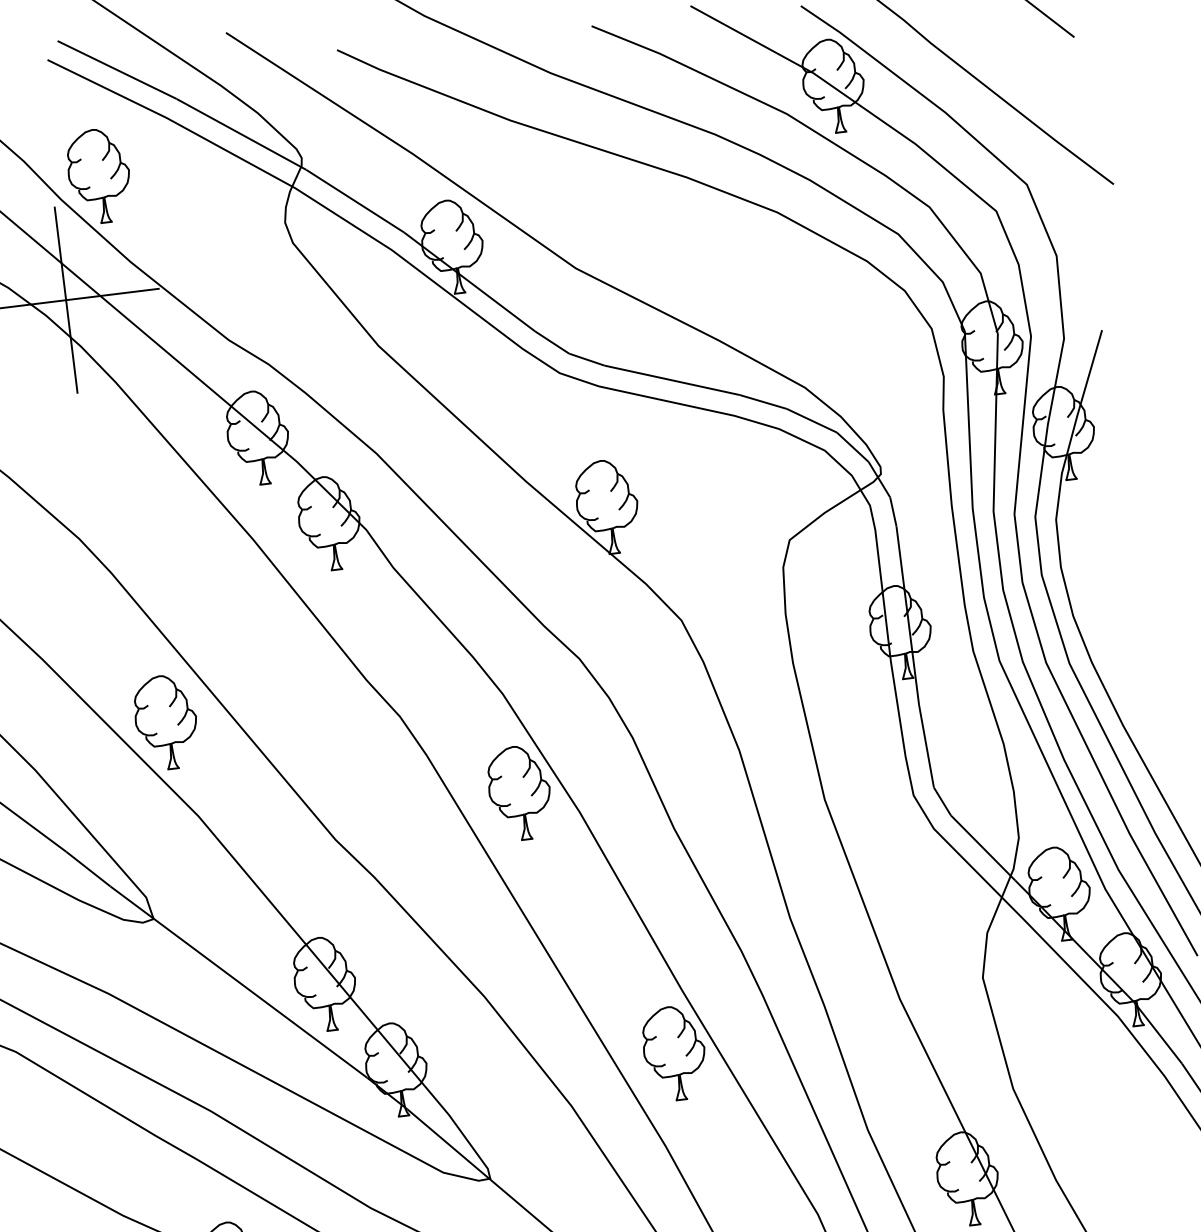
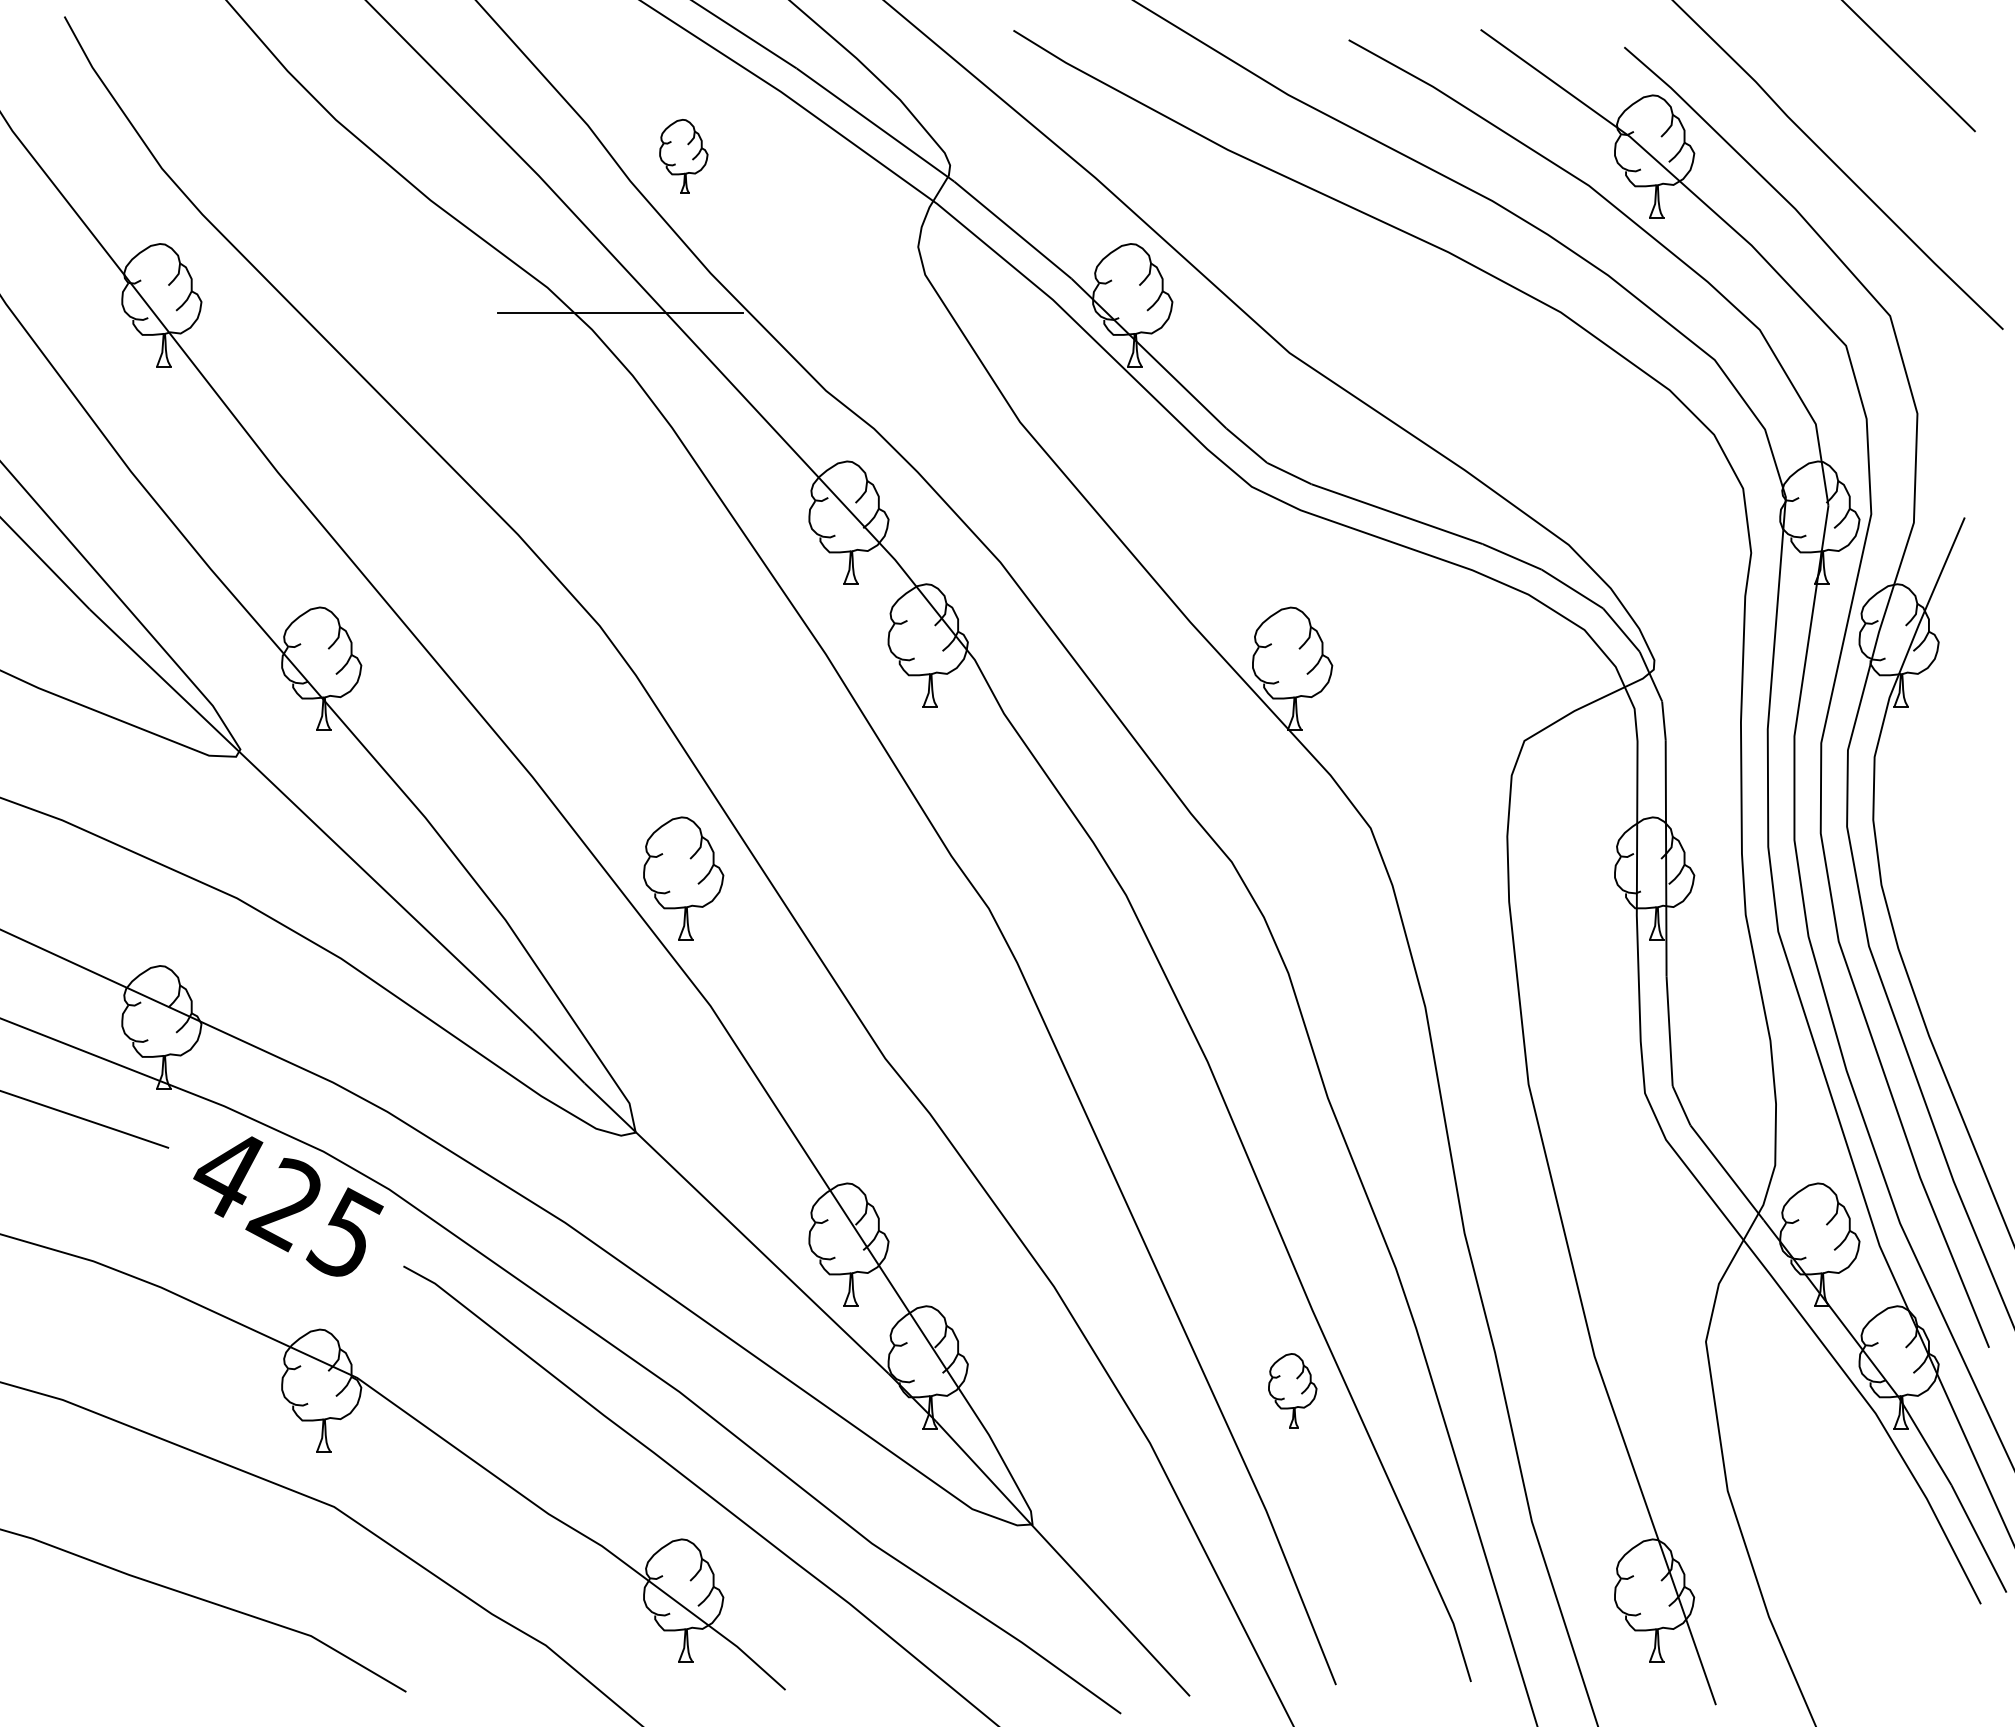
part: (99, 176) -> (683, 156), size x0.6
line: (65, 299) -> (620, 312), removed
part: (519, 793) -> (1132, 1027), removed
part: (674, 1053) -> (1292, 1390), size x0.6

